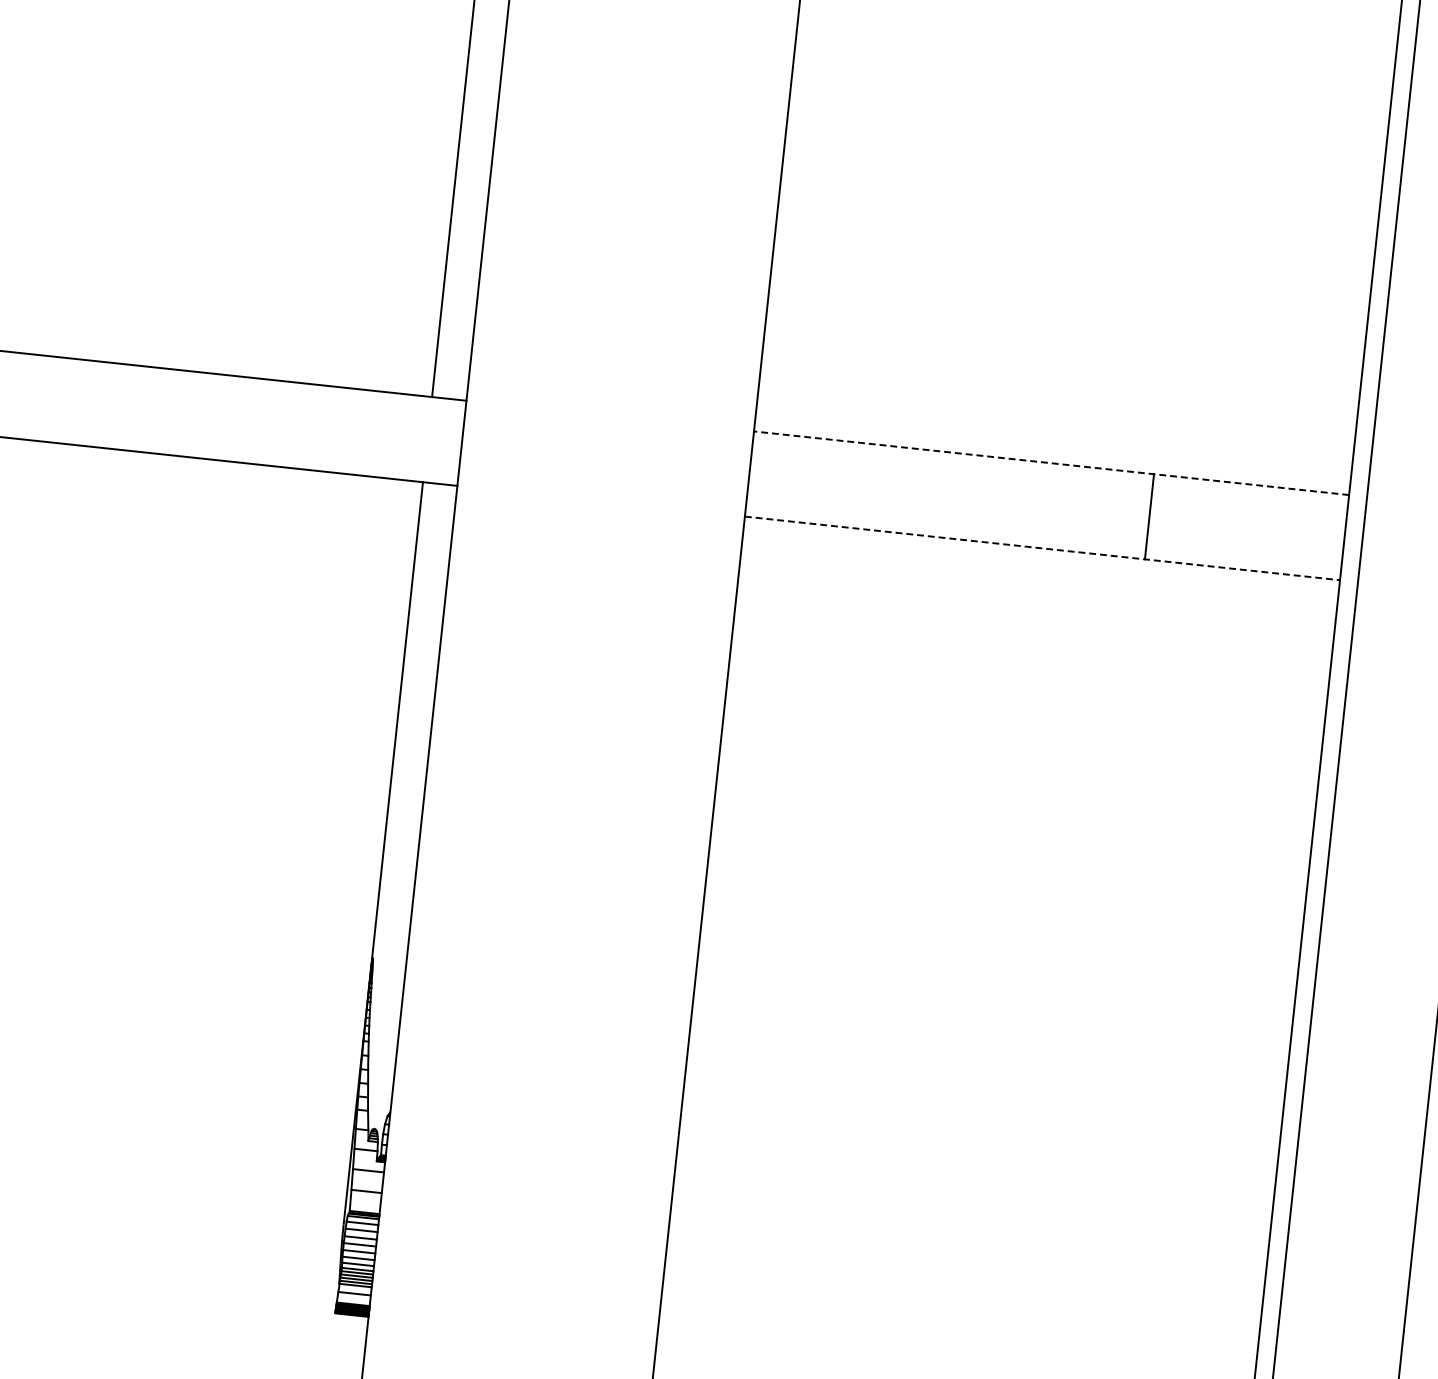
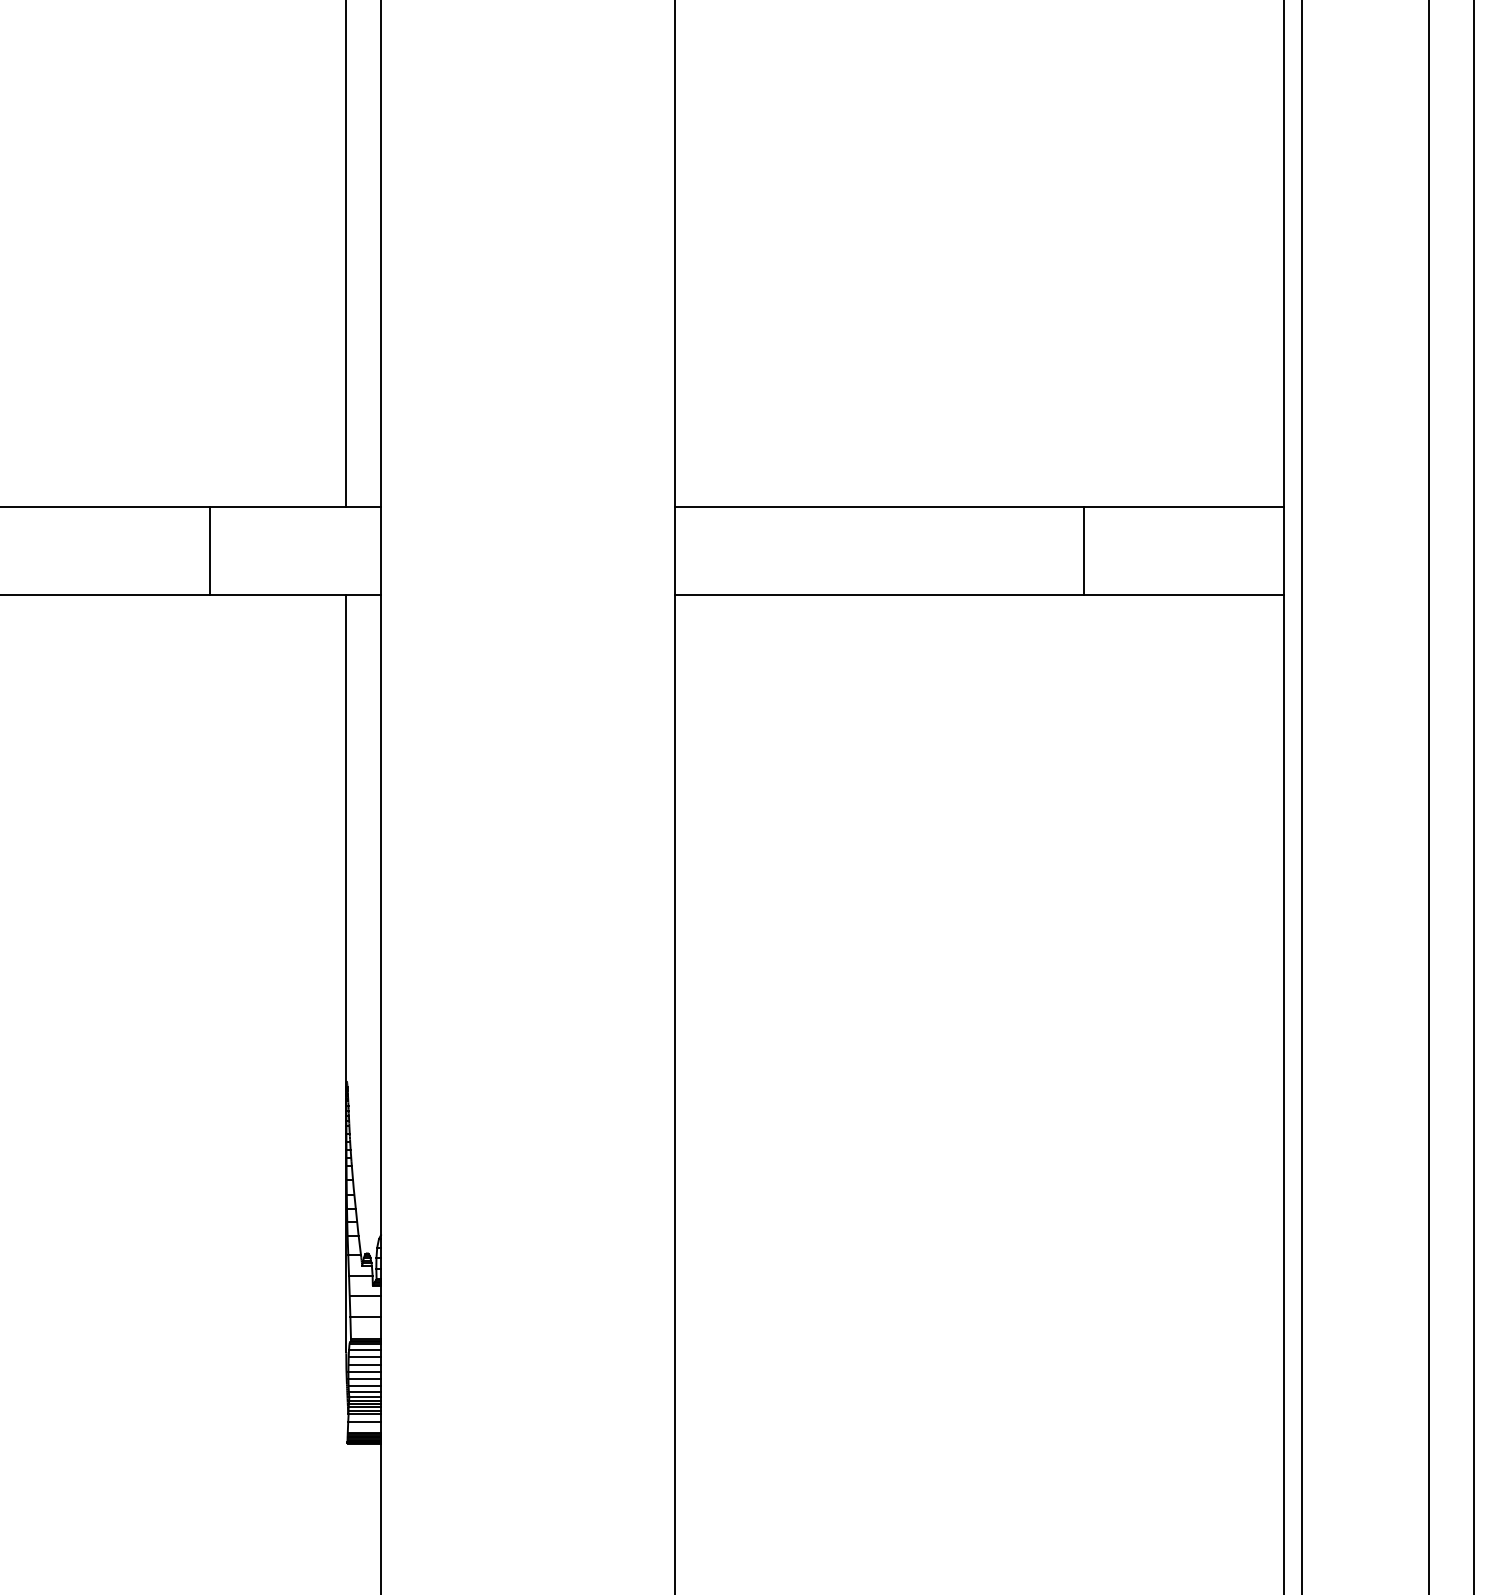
line: (294, 424) -> (210, 550), added
line: (1051, 463) -> (979, 507), dashed -> solid
line: (1043, 548) -> (980, 594), dashed -> solid

